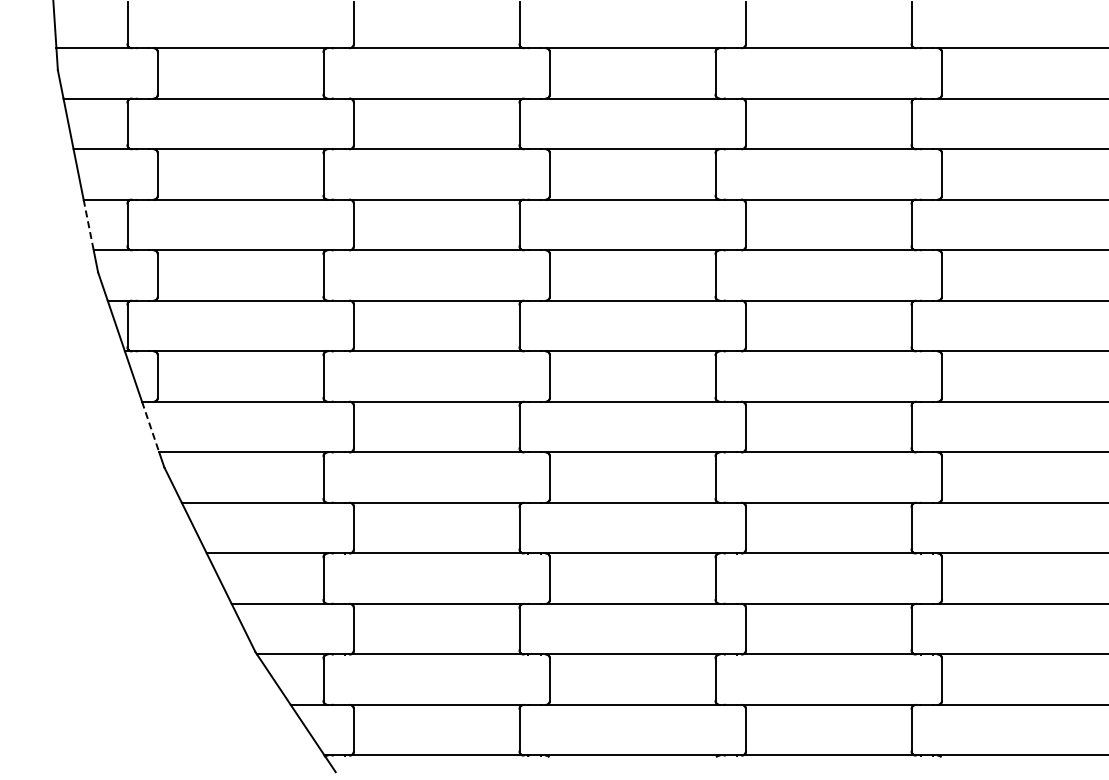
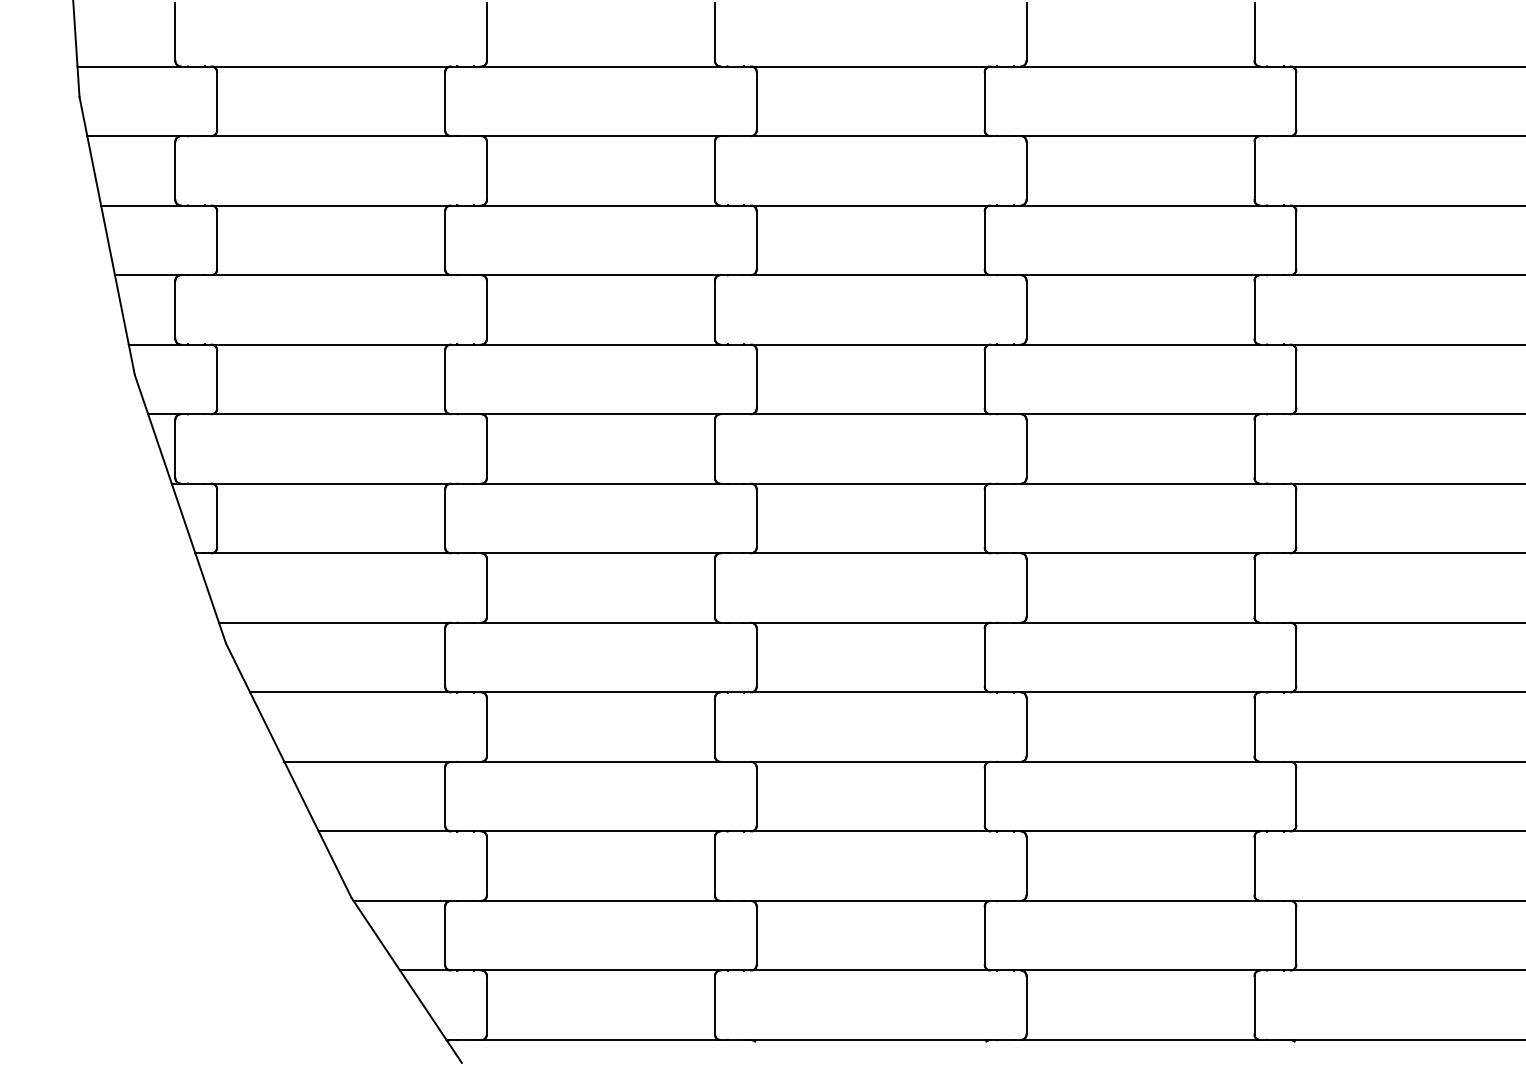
line: (88, 224) -> (121, 309), dashed -> solid
line: (150, 427) -> (206, 588), dashed -> solid

